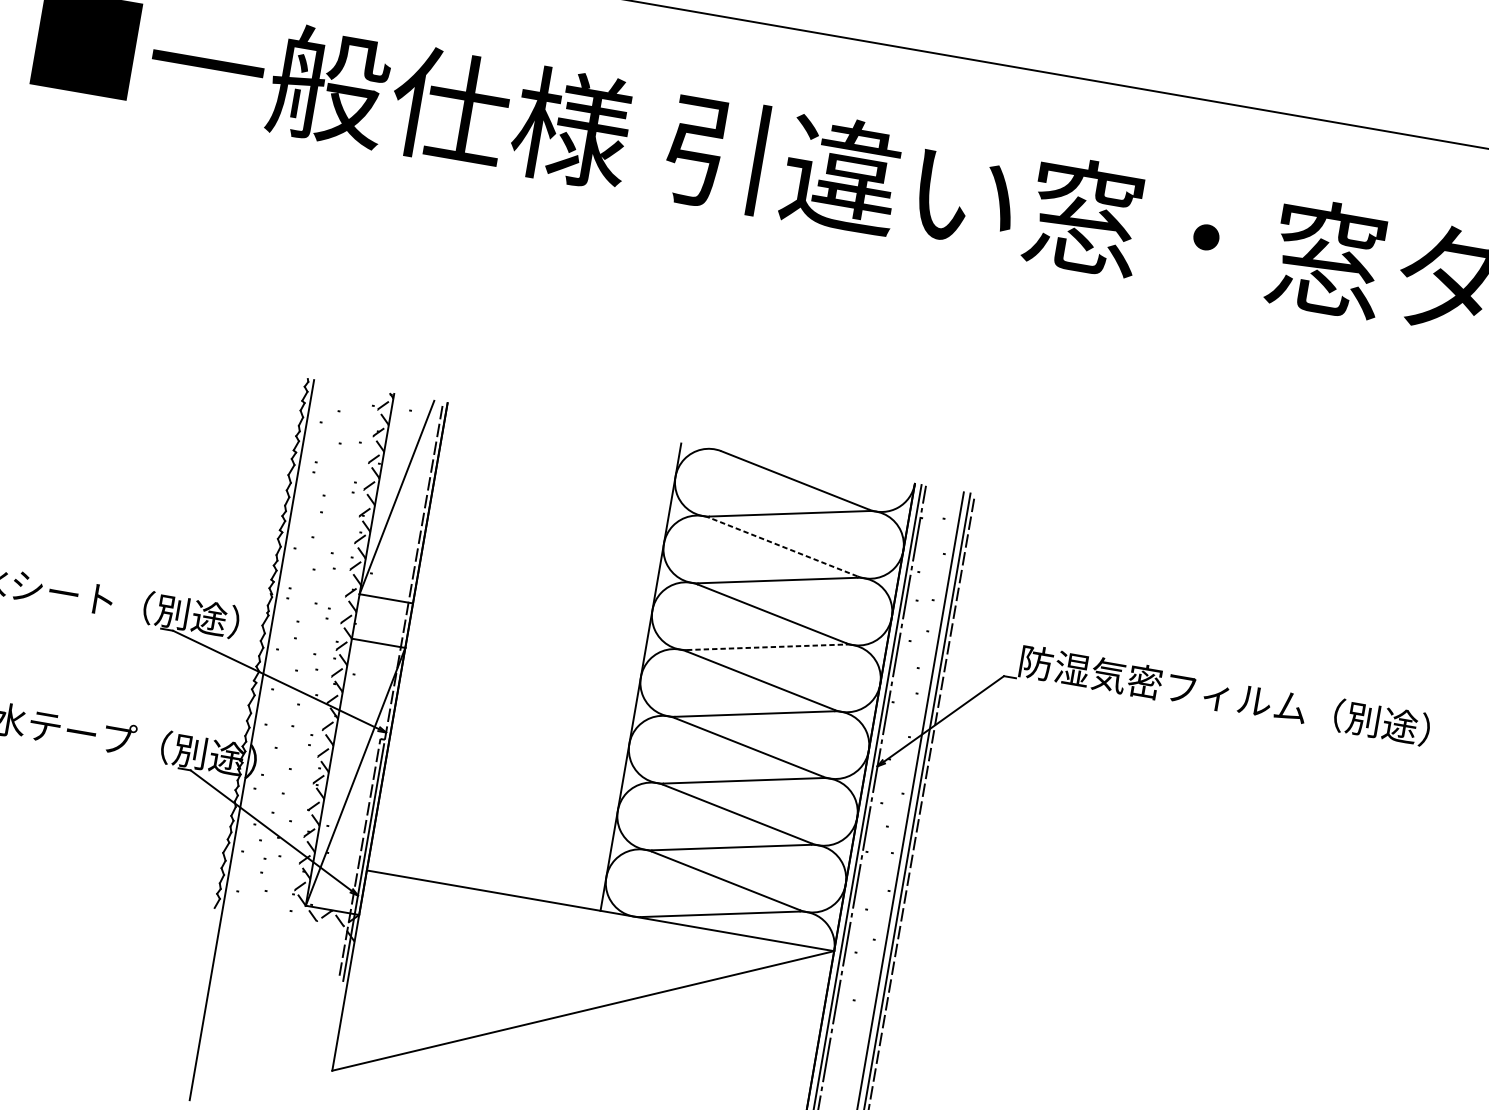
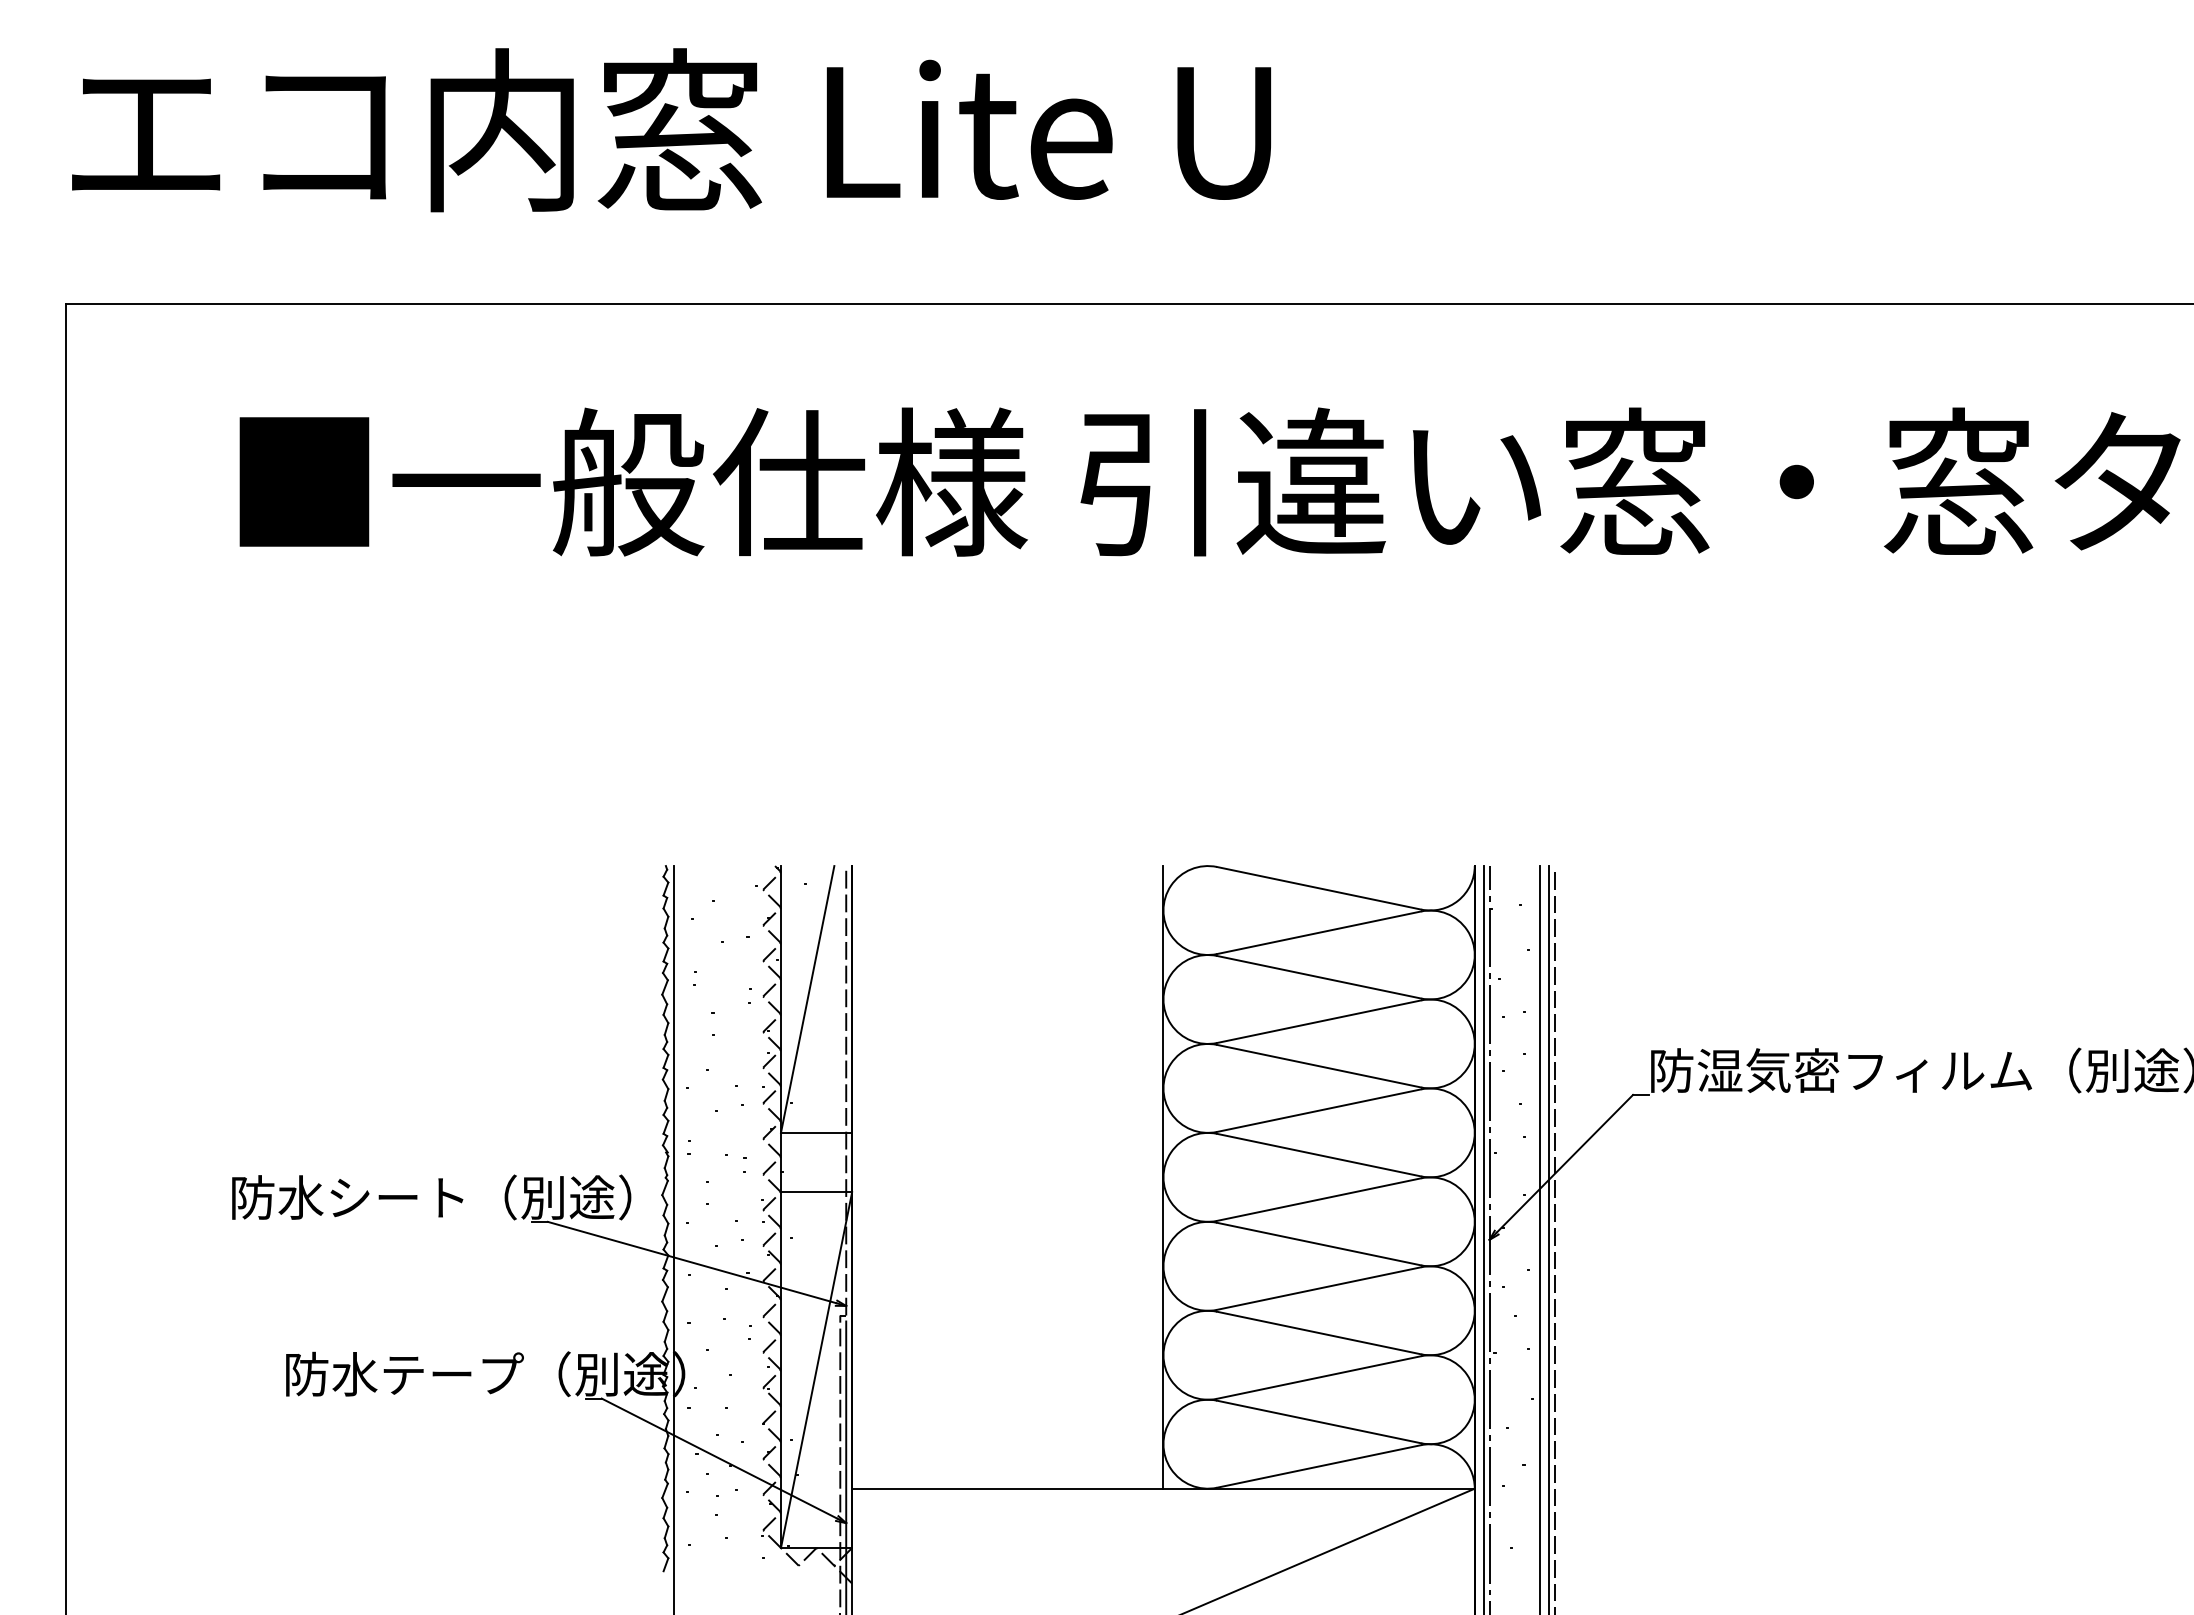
line: (783, 547) -> (1318, 977), dashed -> solid
line: (766, 647) -> (1319, 1110), dashed -> solid

